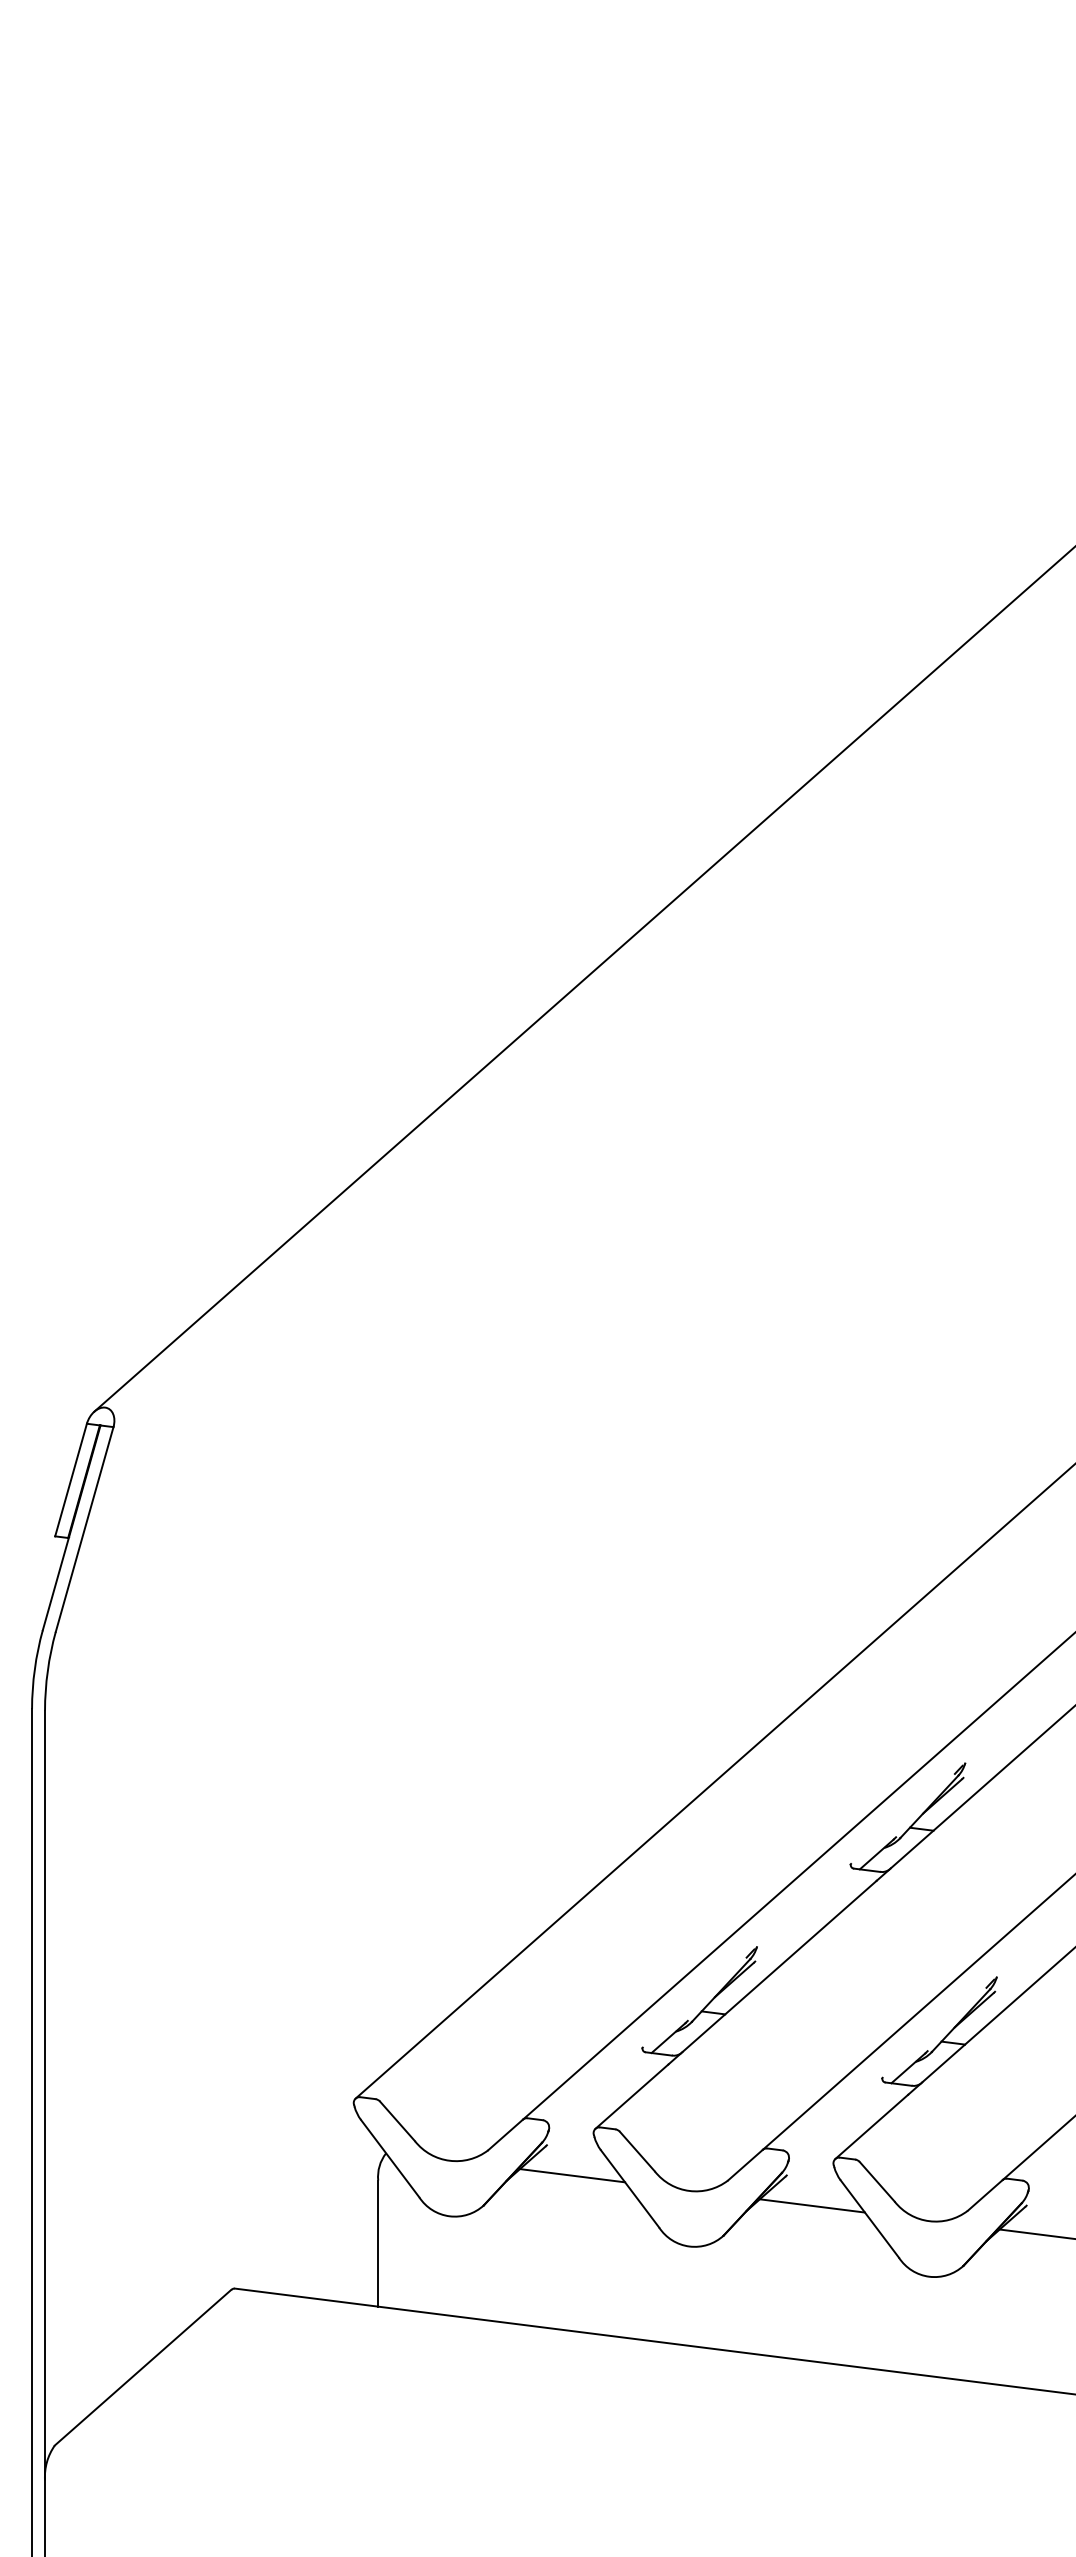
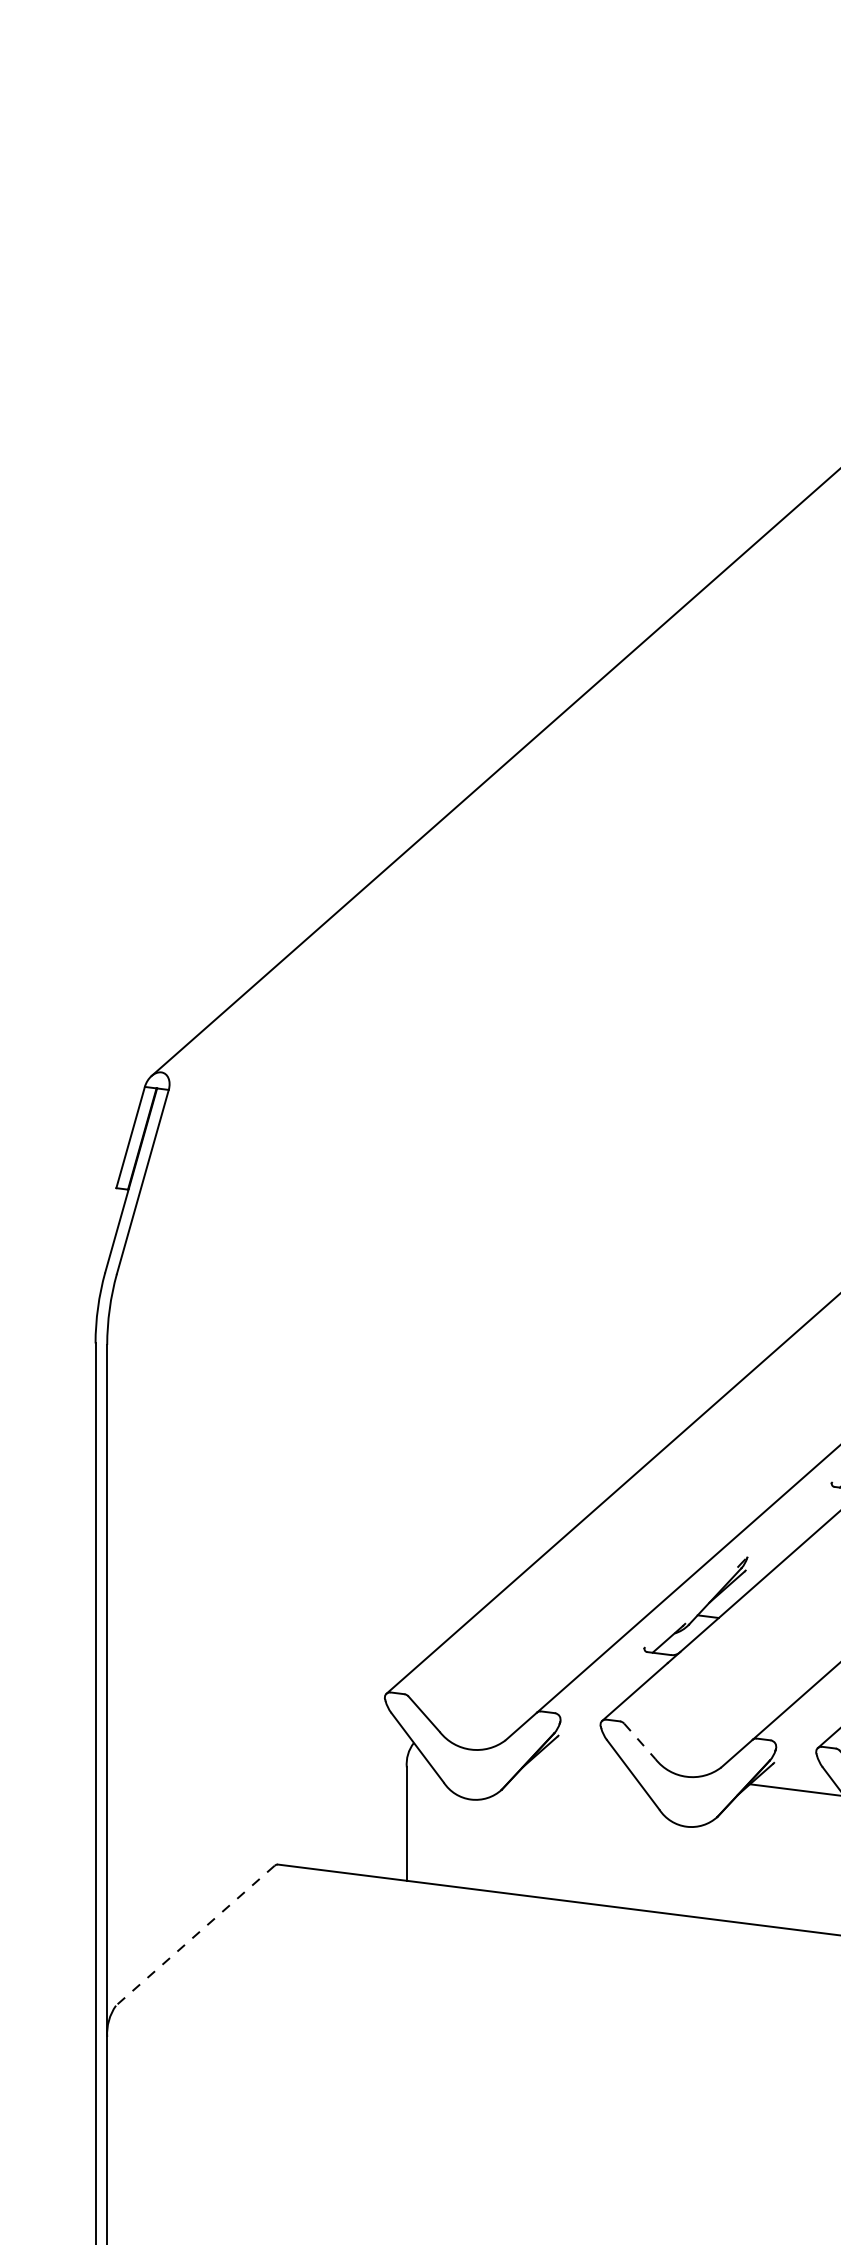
line: (637, 2151) -> (639, 1741), solid -> dashed
line: (572, 2175) -> (581, 1762), removed
line: (143, 2367) -> (195, 1935), solid -> dashed

